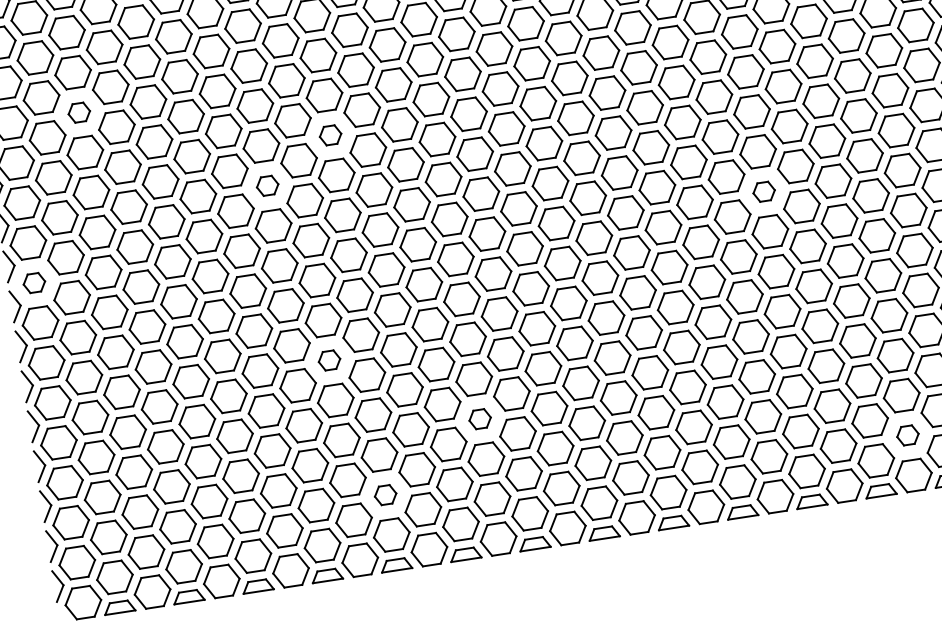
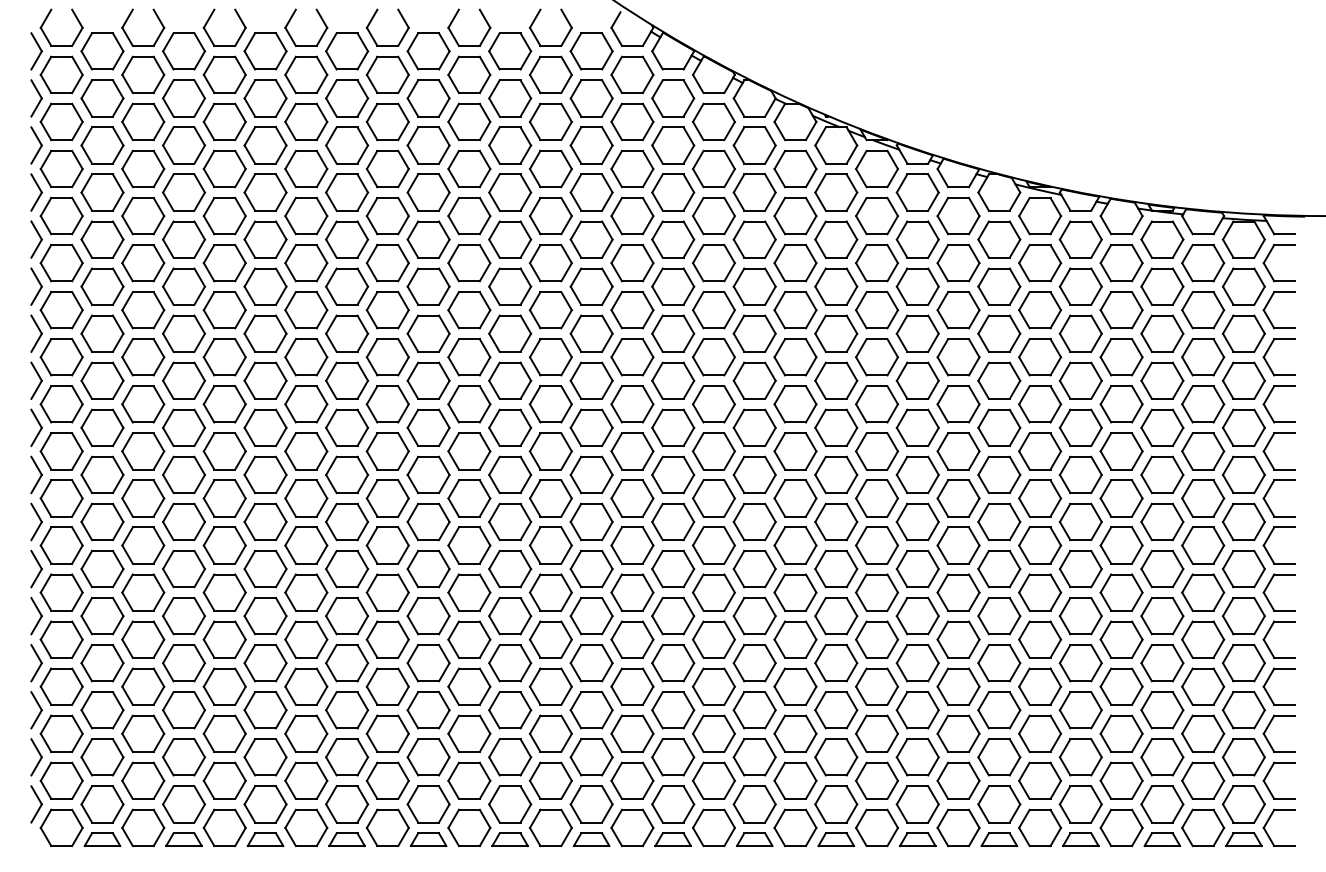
part: (79, 112) -> (143, 263), size x1.67
part: (330, 135) -> (428, 333), size x1.67
part: (267, 185) -> (347, 380), size x1.67
part: (763, 191) -> (917, 474), size x1.67
part: (34, 283) -> (61, 451), size x1.67
part: (329, 360) -> (387, 592), size x1.67
part: (479, 419) -> (550, 686), size x1.67
part: (908, 435) -> (1040, 780), size x1.67
part: (385, 495) -> (428, 757), size x1.67

